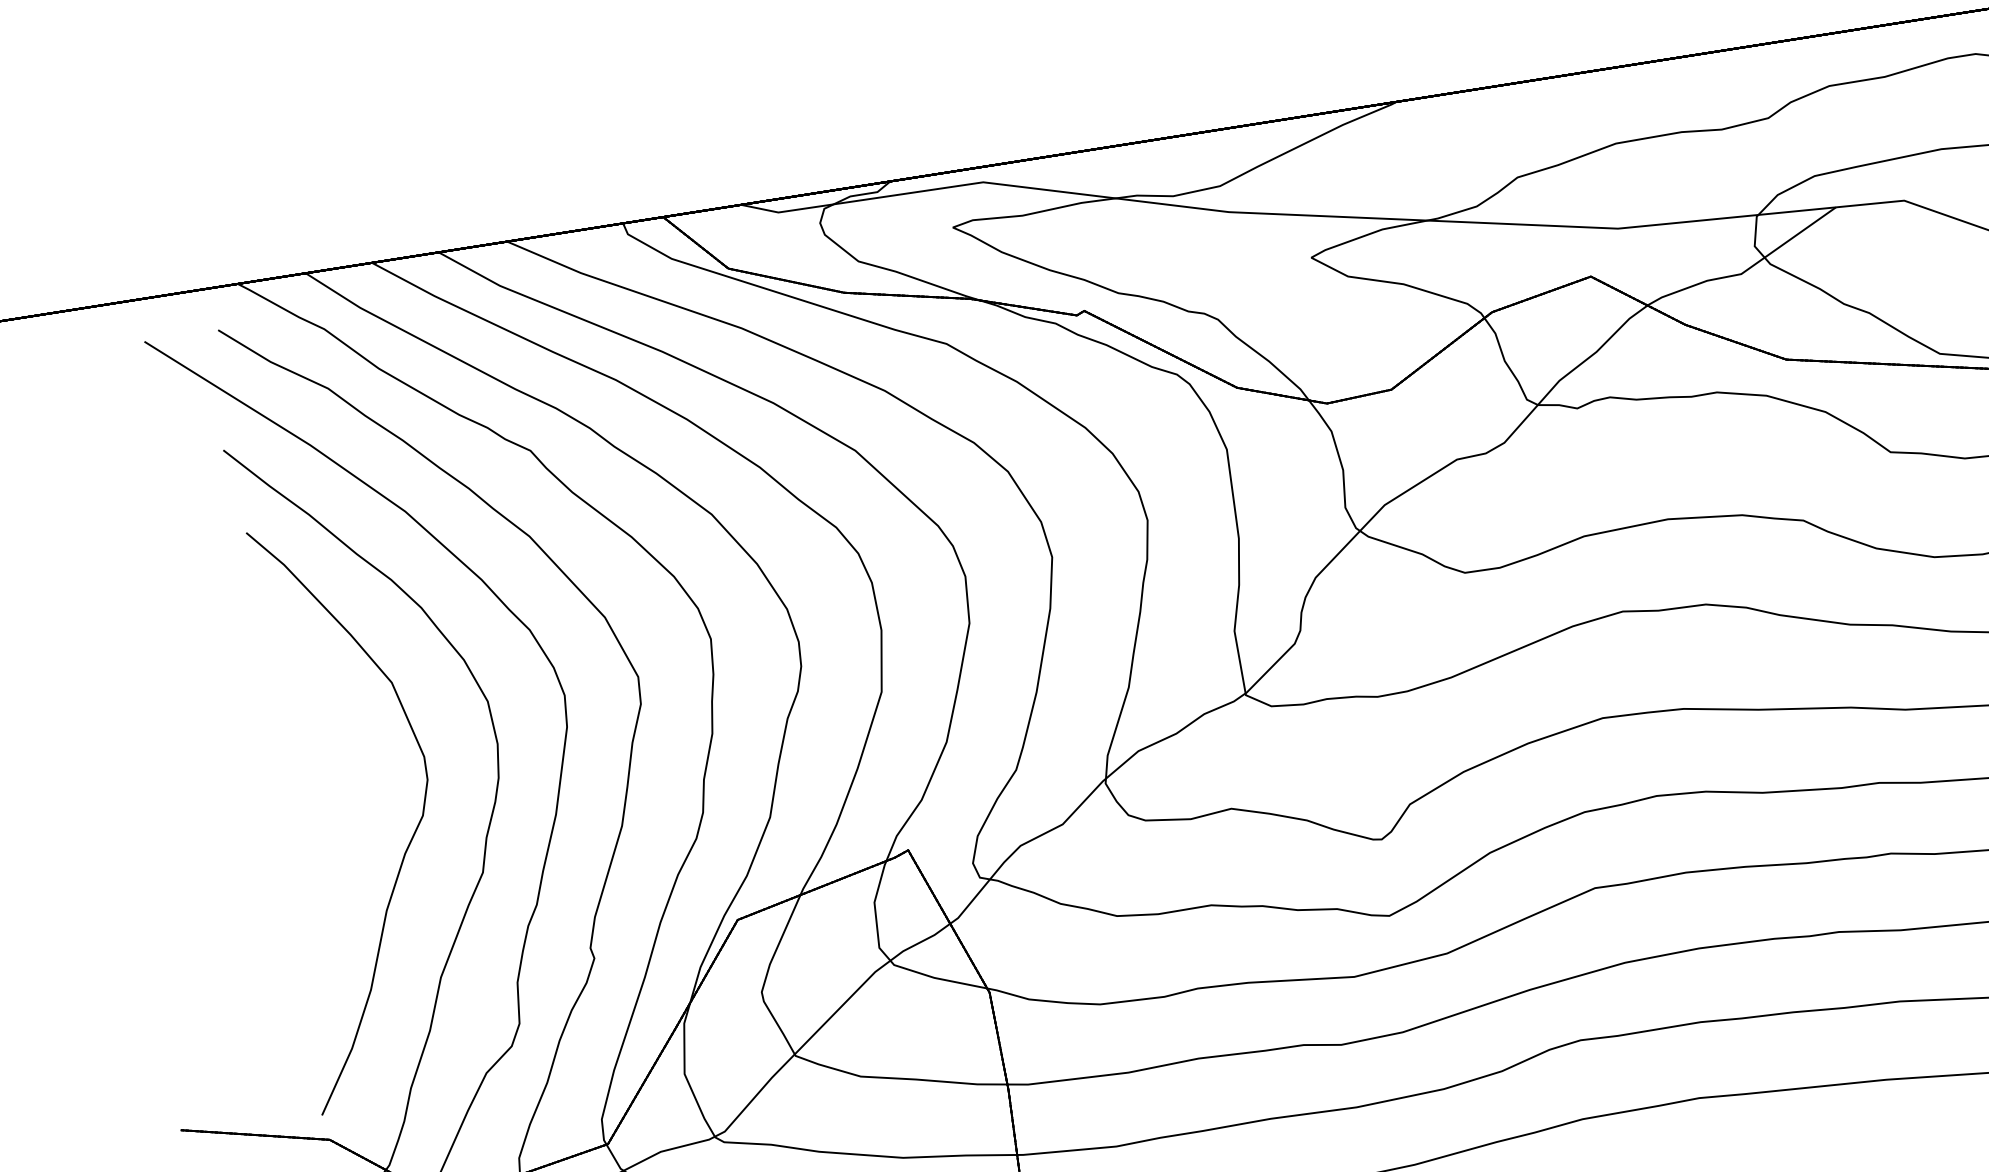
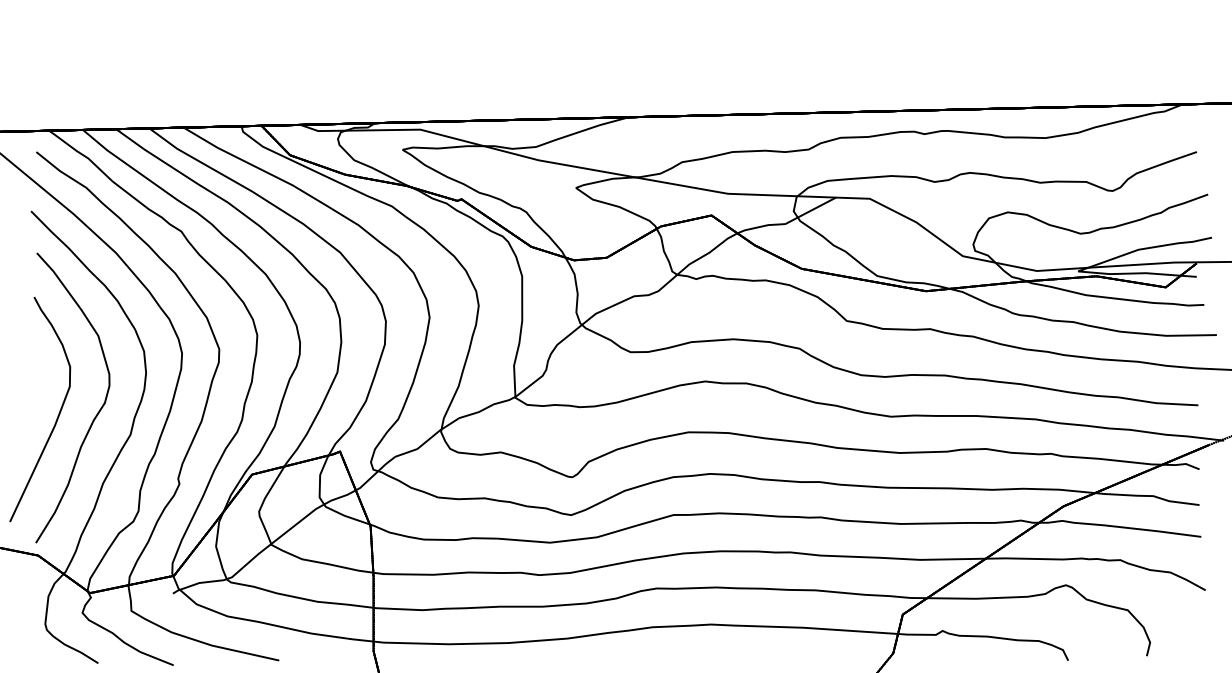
part: (331, 853) -> (57, 415), added

